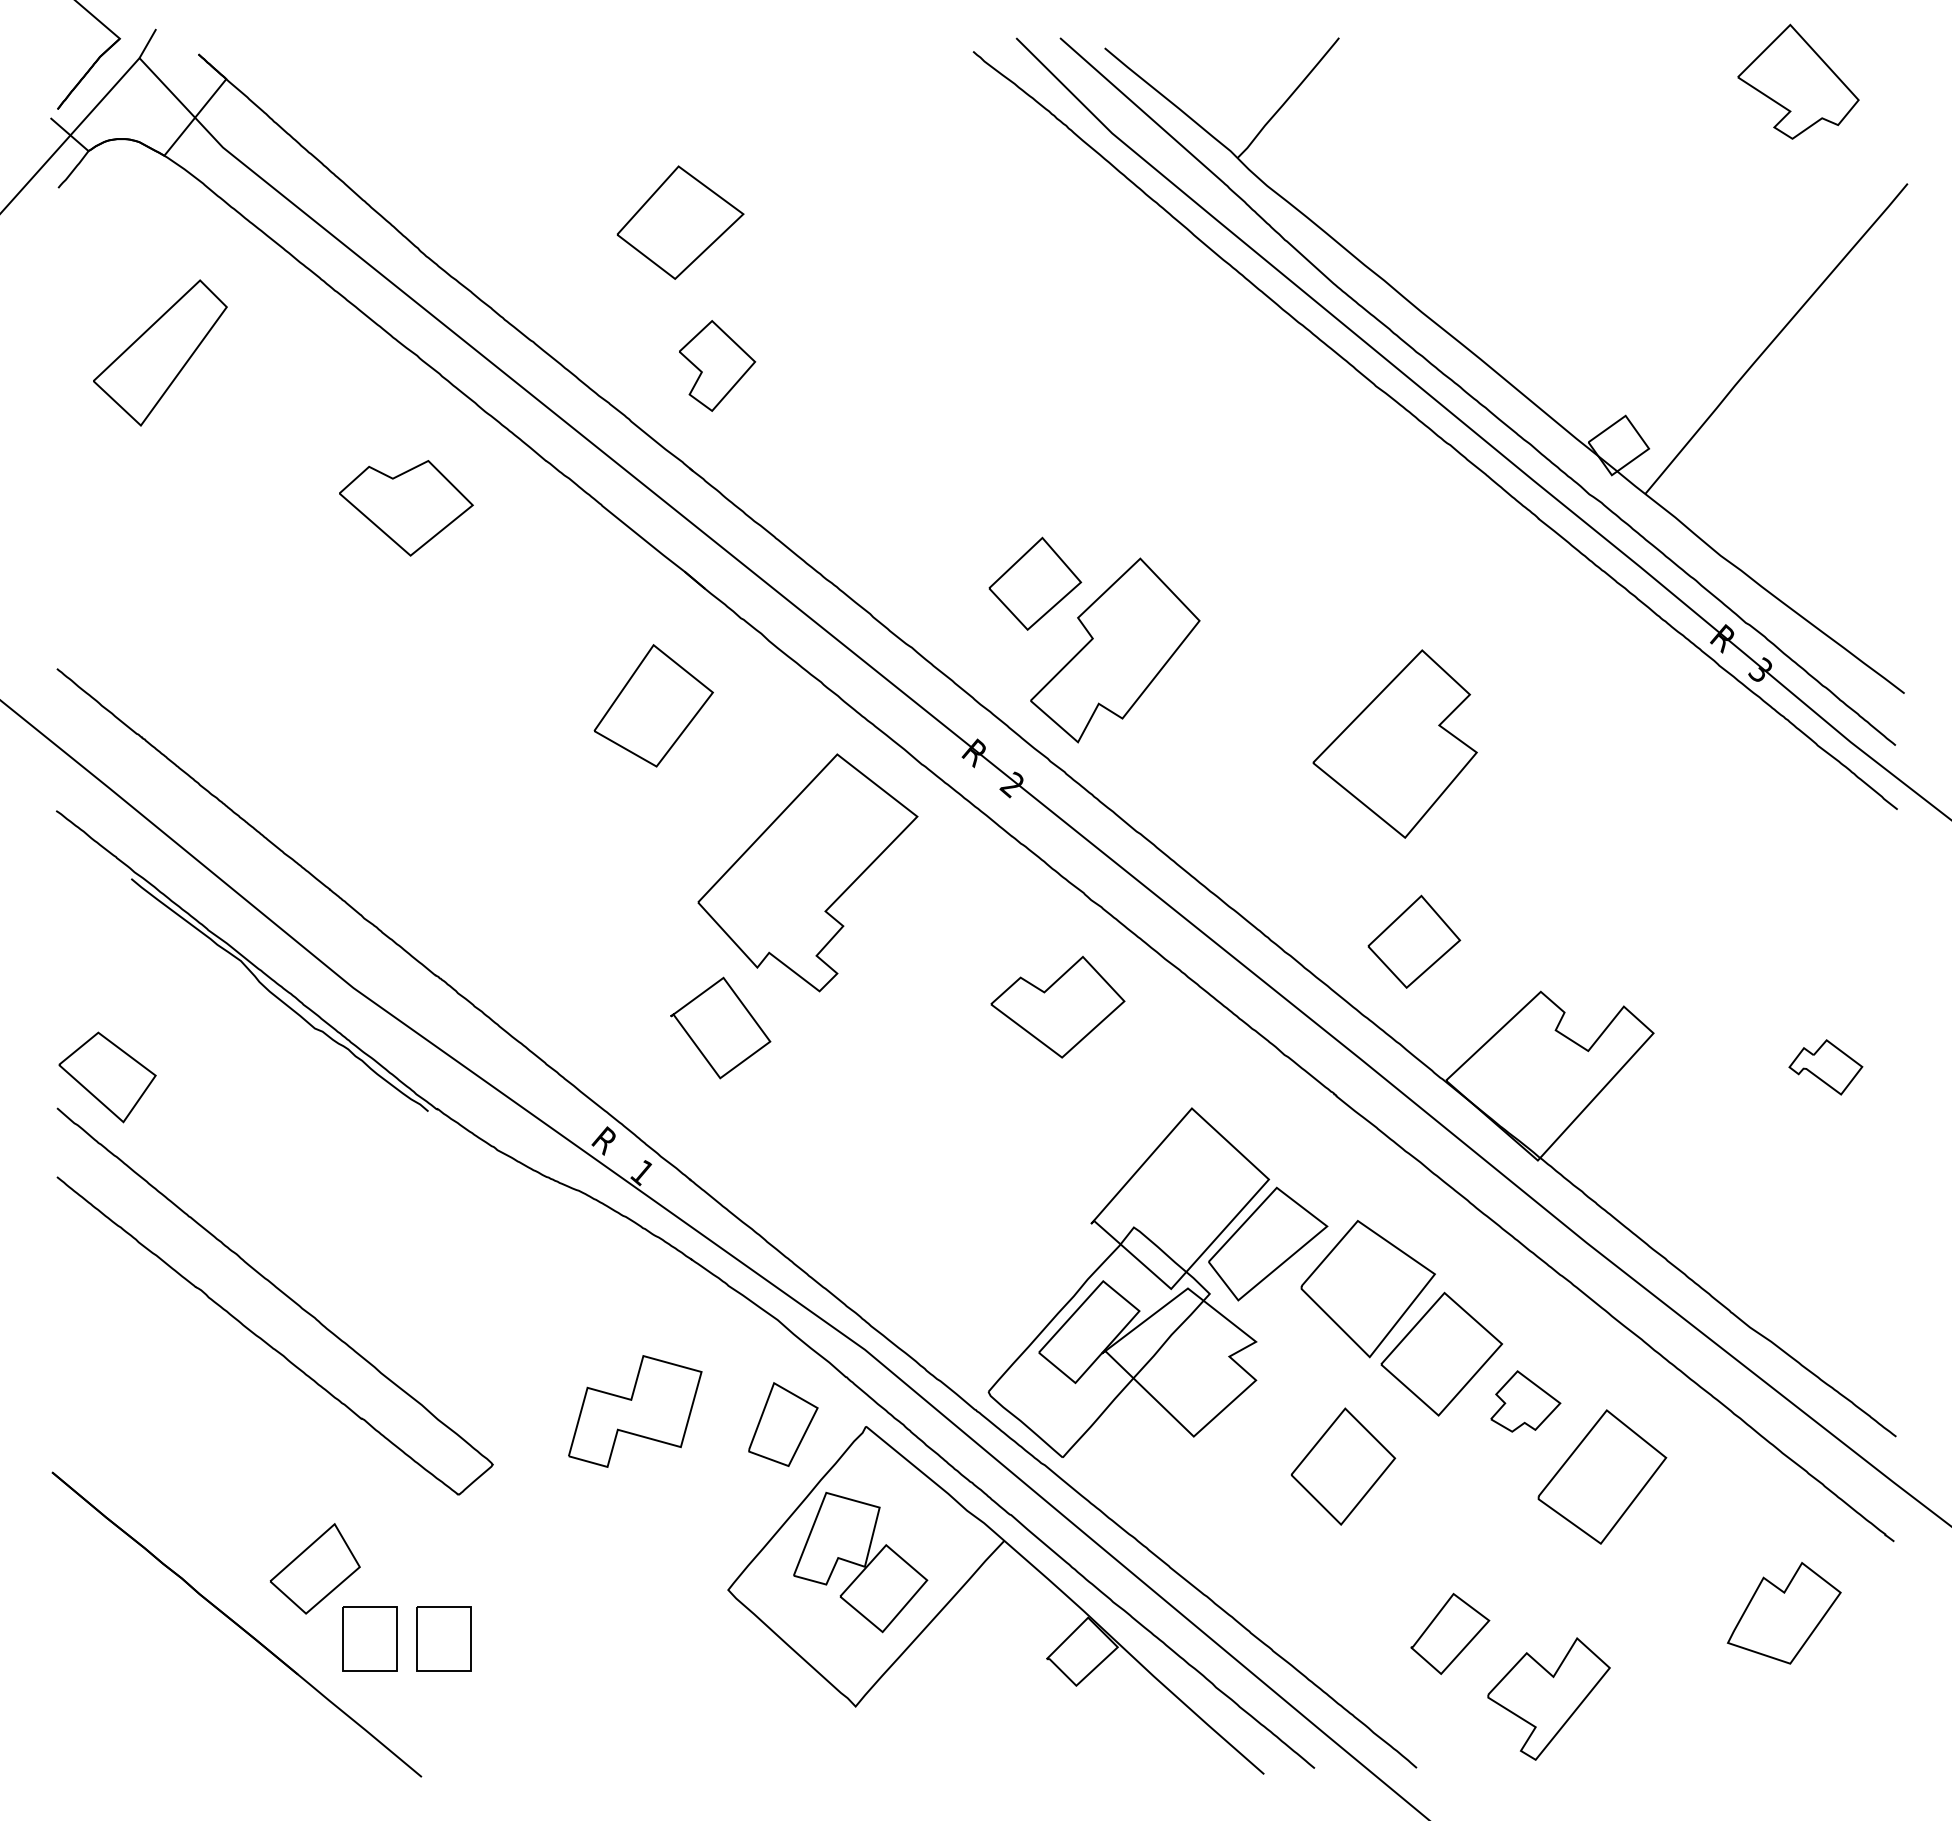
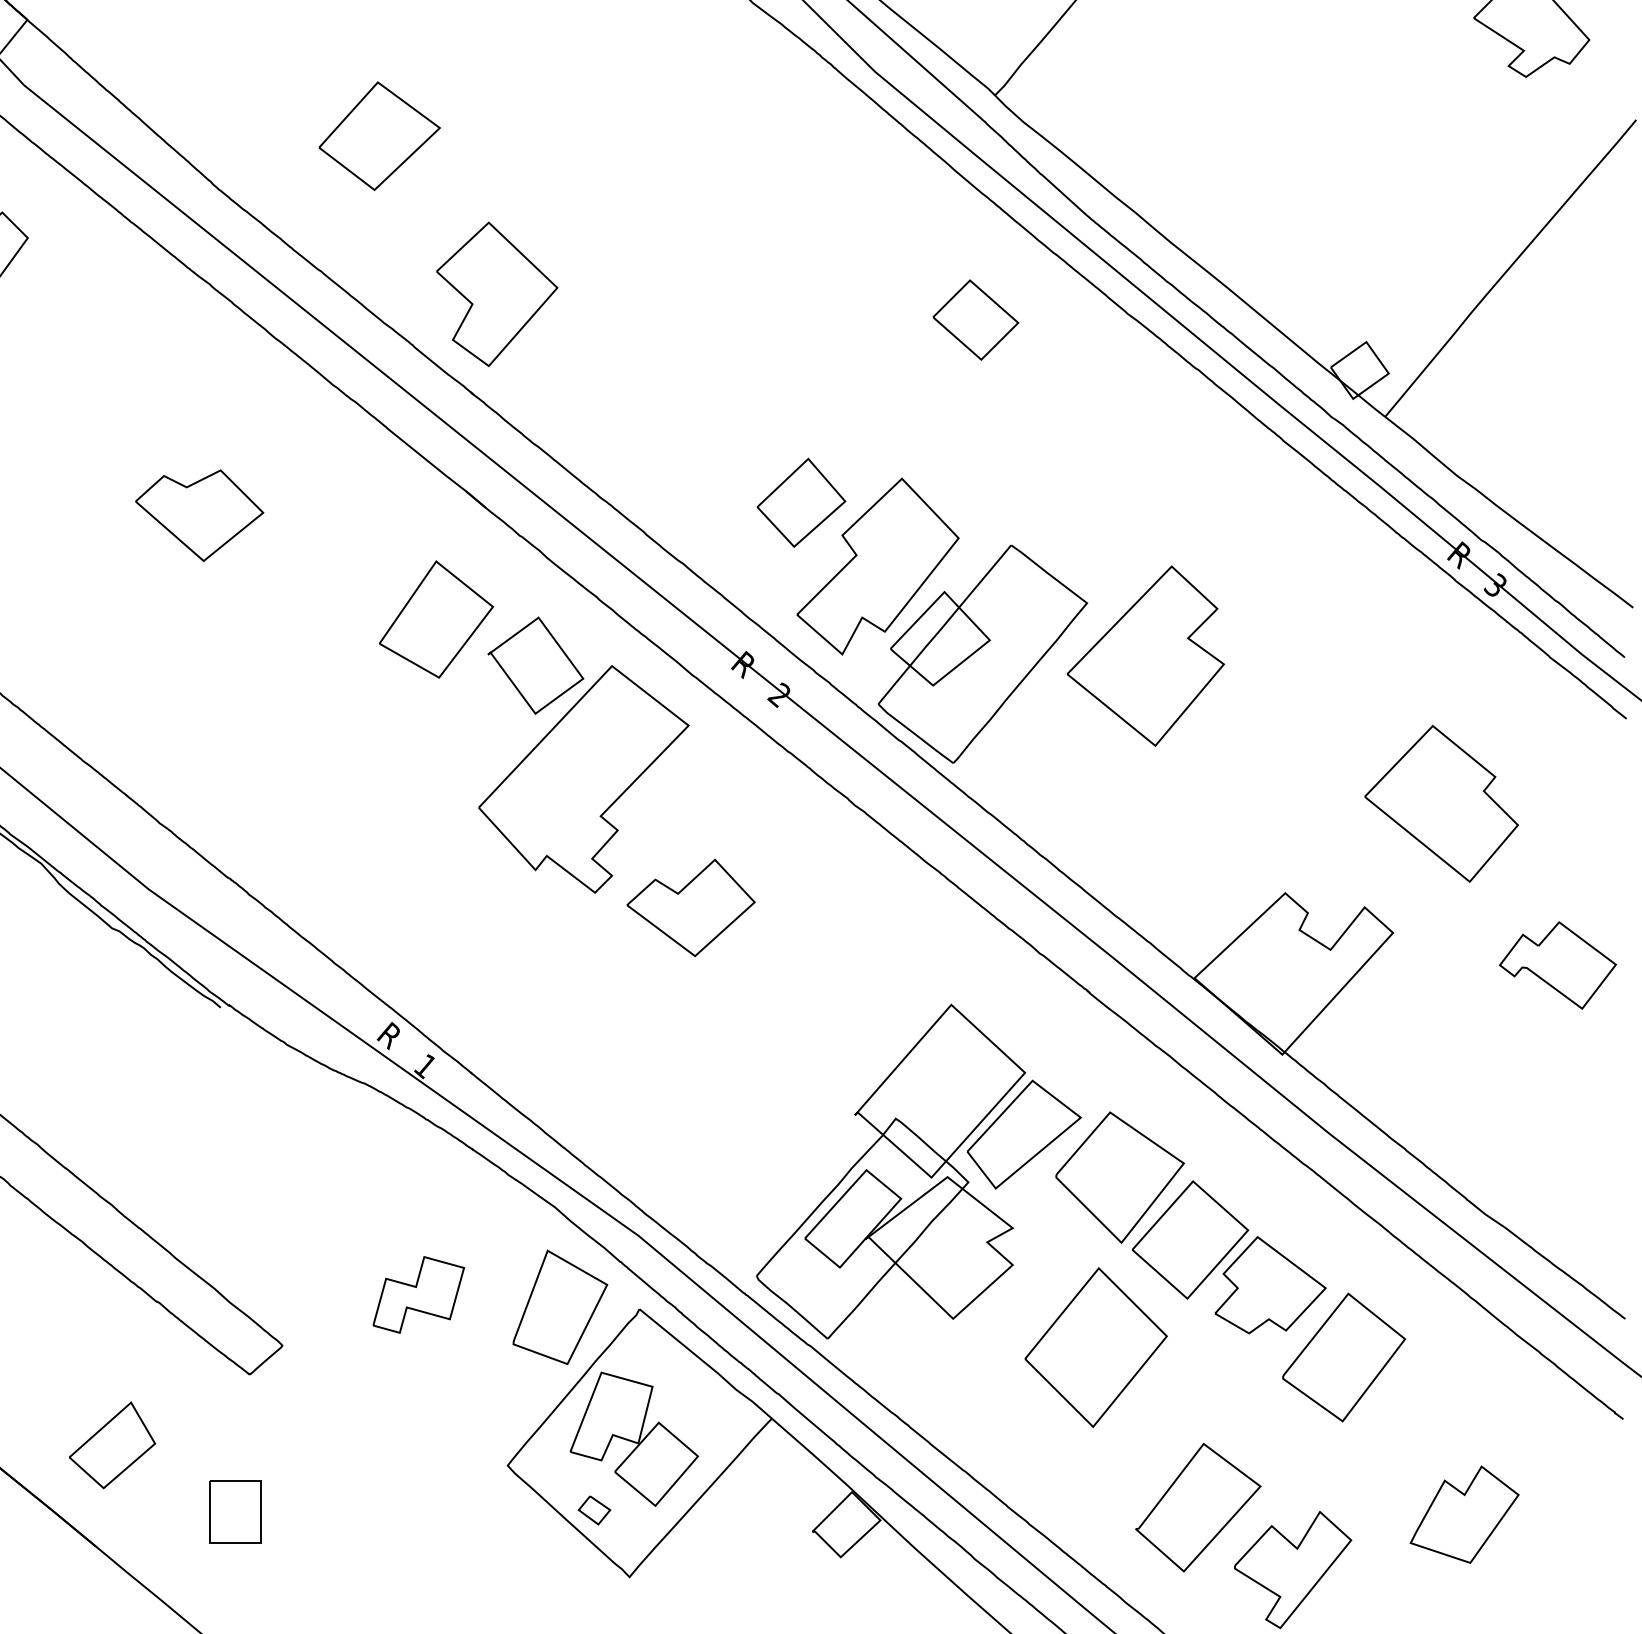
part: (680, 222) -> (379, 136), moved
part: (717, 365) -> (497, 293), size x1.67
part: (1217, 392) -> (975, 319), added
part: (406, 508) -> (199, 515), moved
part: (1224, 741) -> (982, 653), added
part: (1704, 898) -> (1441, 803), added
part: (1414, 941) -> (1164, 845), removed
part: (1057, 1007) -> (690, 908), moved
part: (720, 1027) -> (535, 665), moved
part: (1825, 1067) -> (1557, 965), size x1.67
part: (1525, 1401) -> (1270, 1285), size x1.67
part: (635, 1411) -> (418, 1294), size x0.71
part: (783, 1424) -> (560, 1307), size x1.43
part: (1343, 1466) -> (1096, 1347), size x1.43
part: (1783, 1613) -> (1463, 1514), moved
part: (1450, 1633) -> (1198, 1507), size x1.67
part: (818, 1636) -> (594, 1510), added
part: (369, 1638) -> (164, 1512), removed

